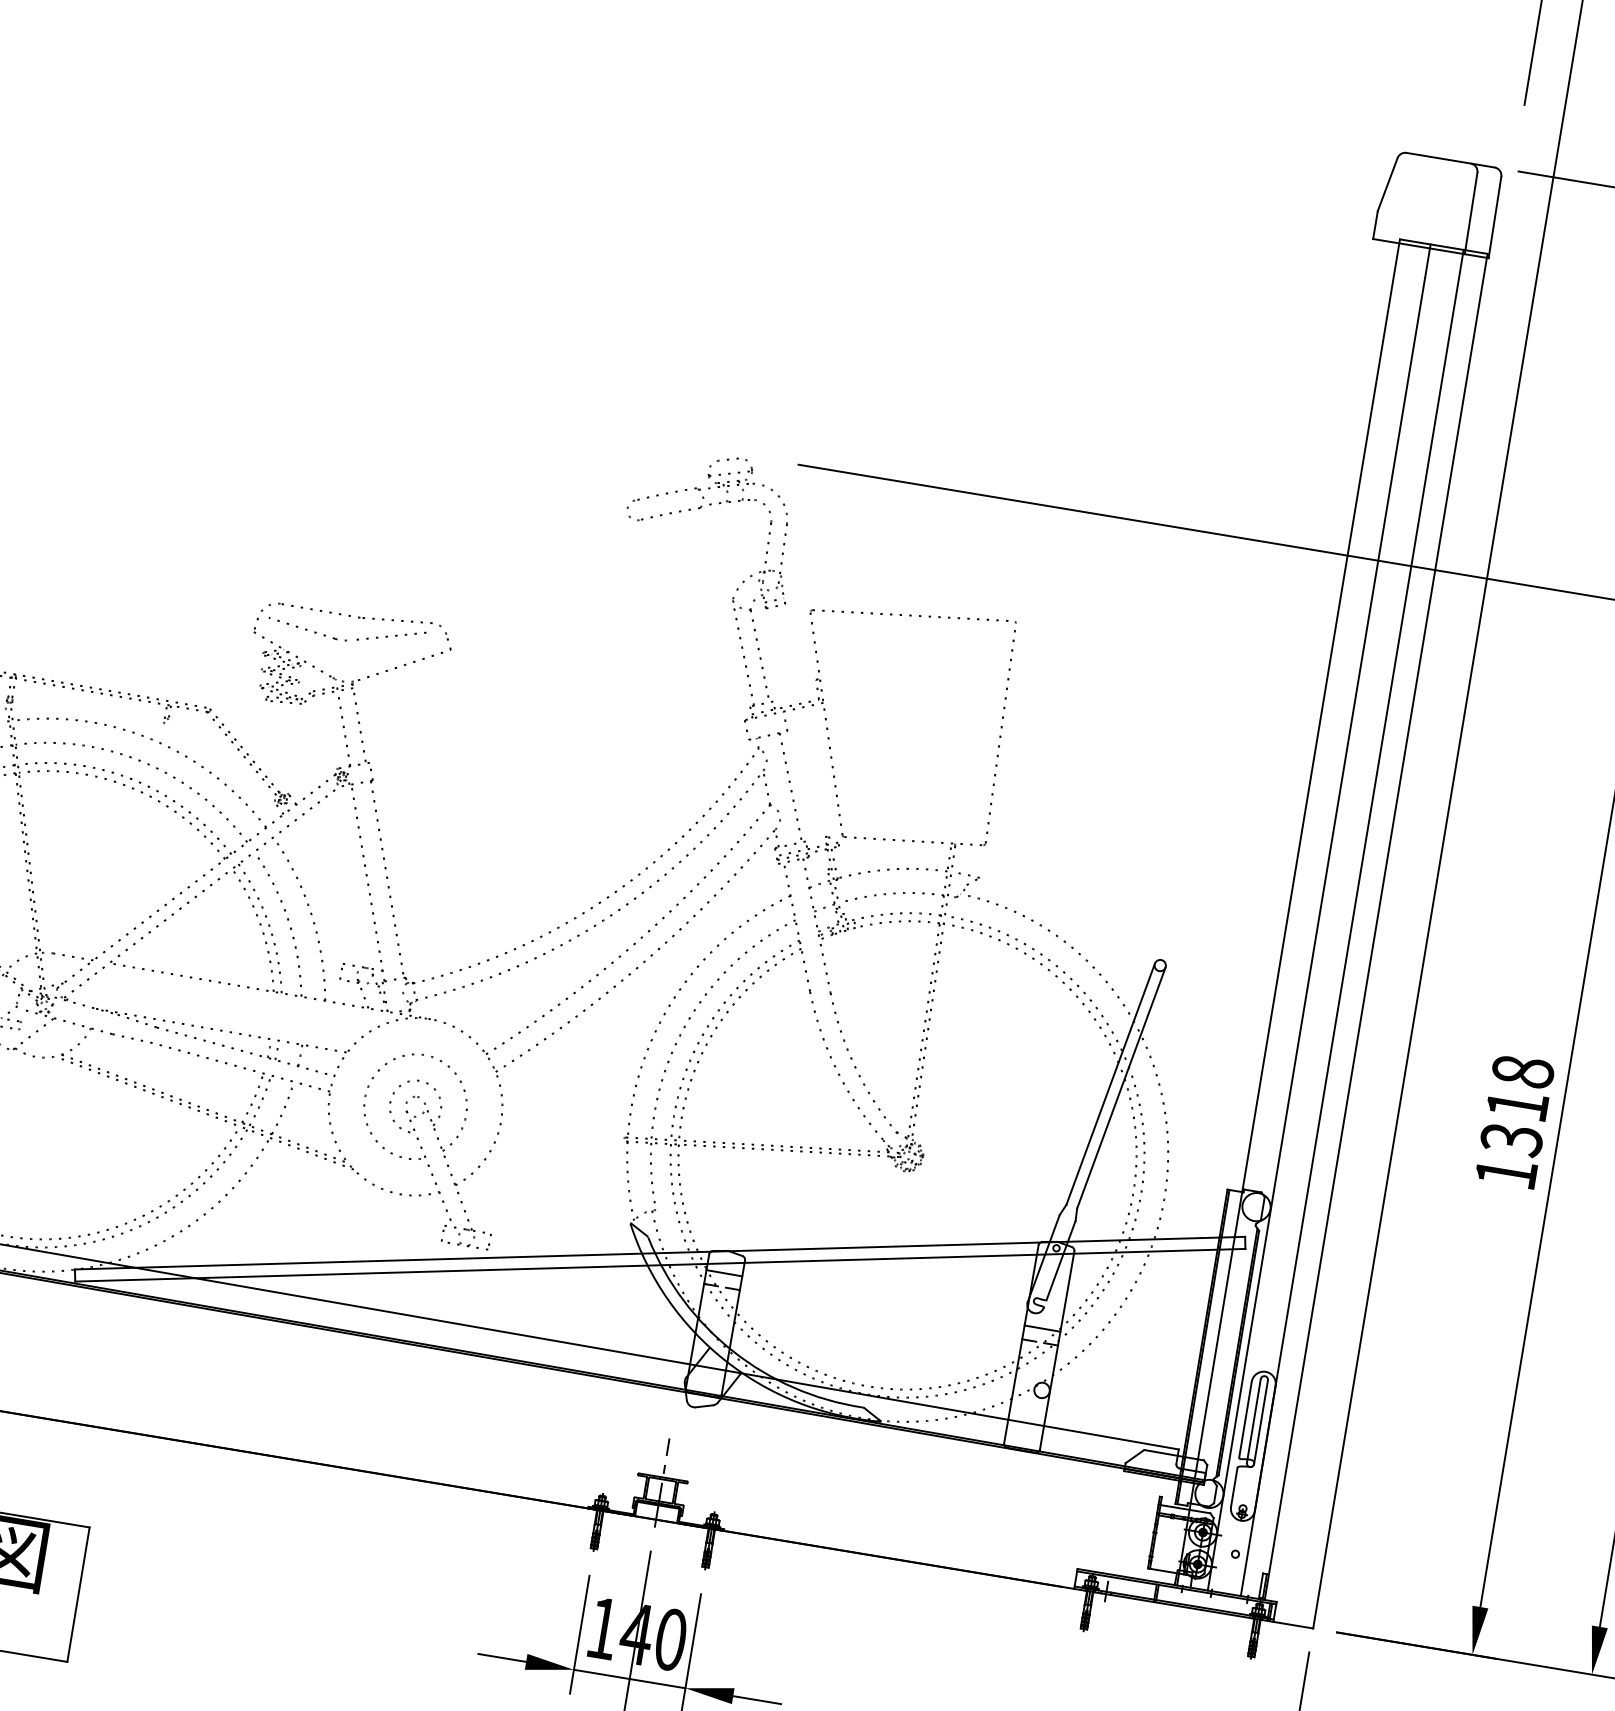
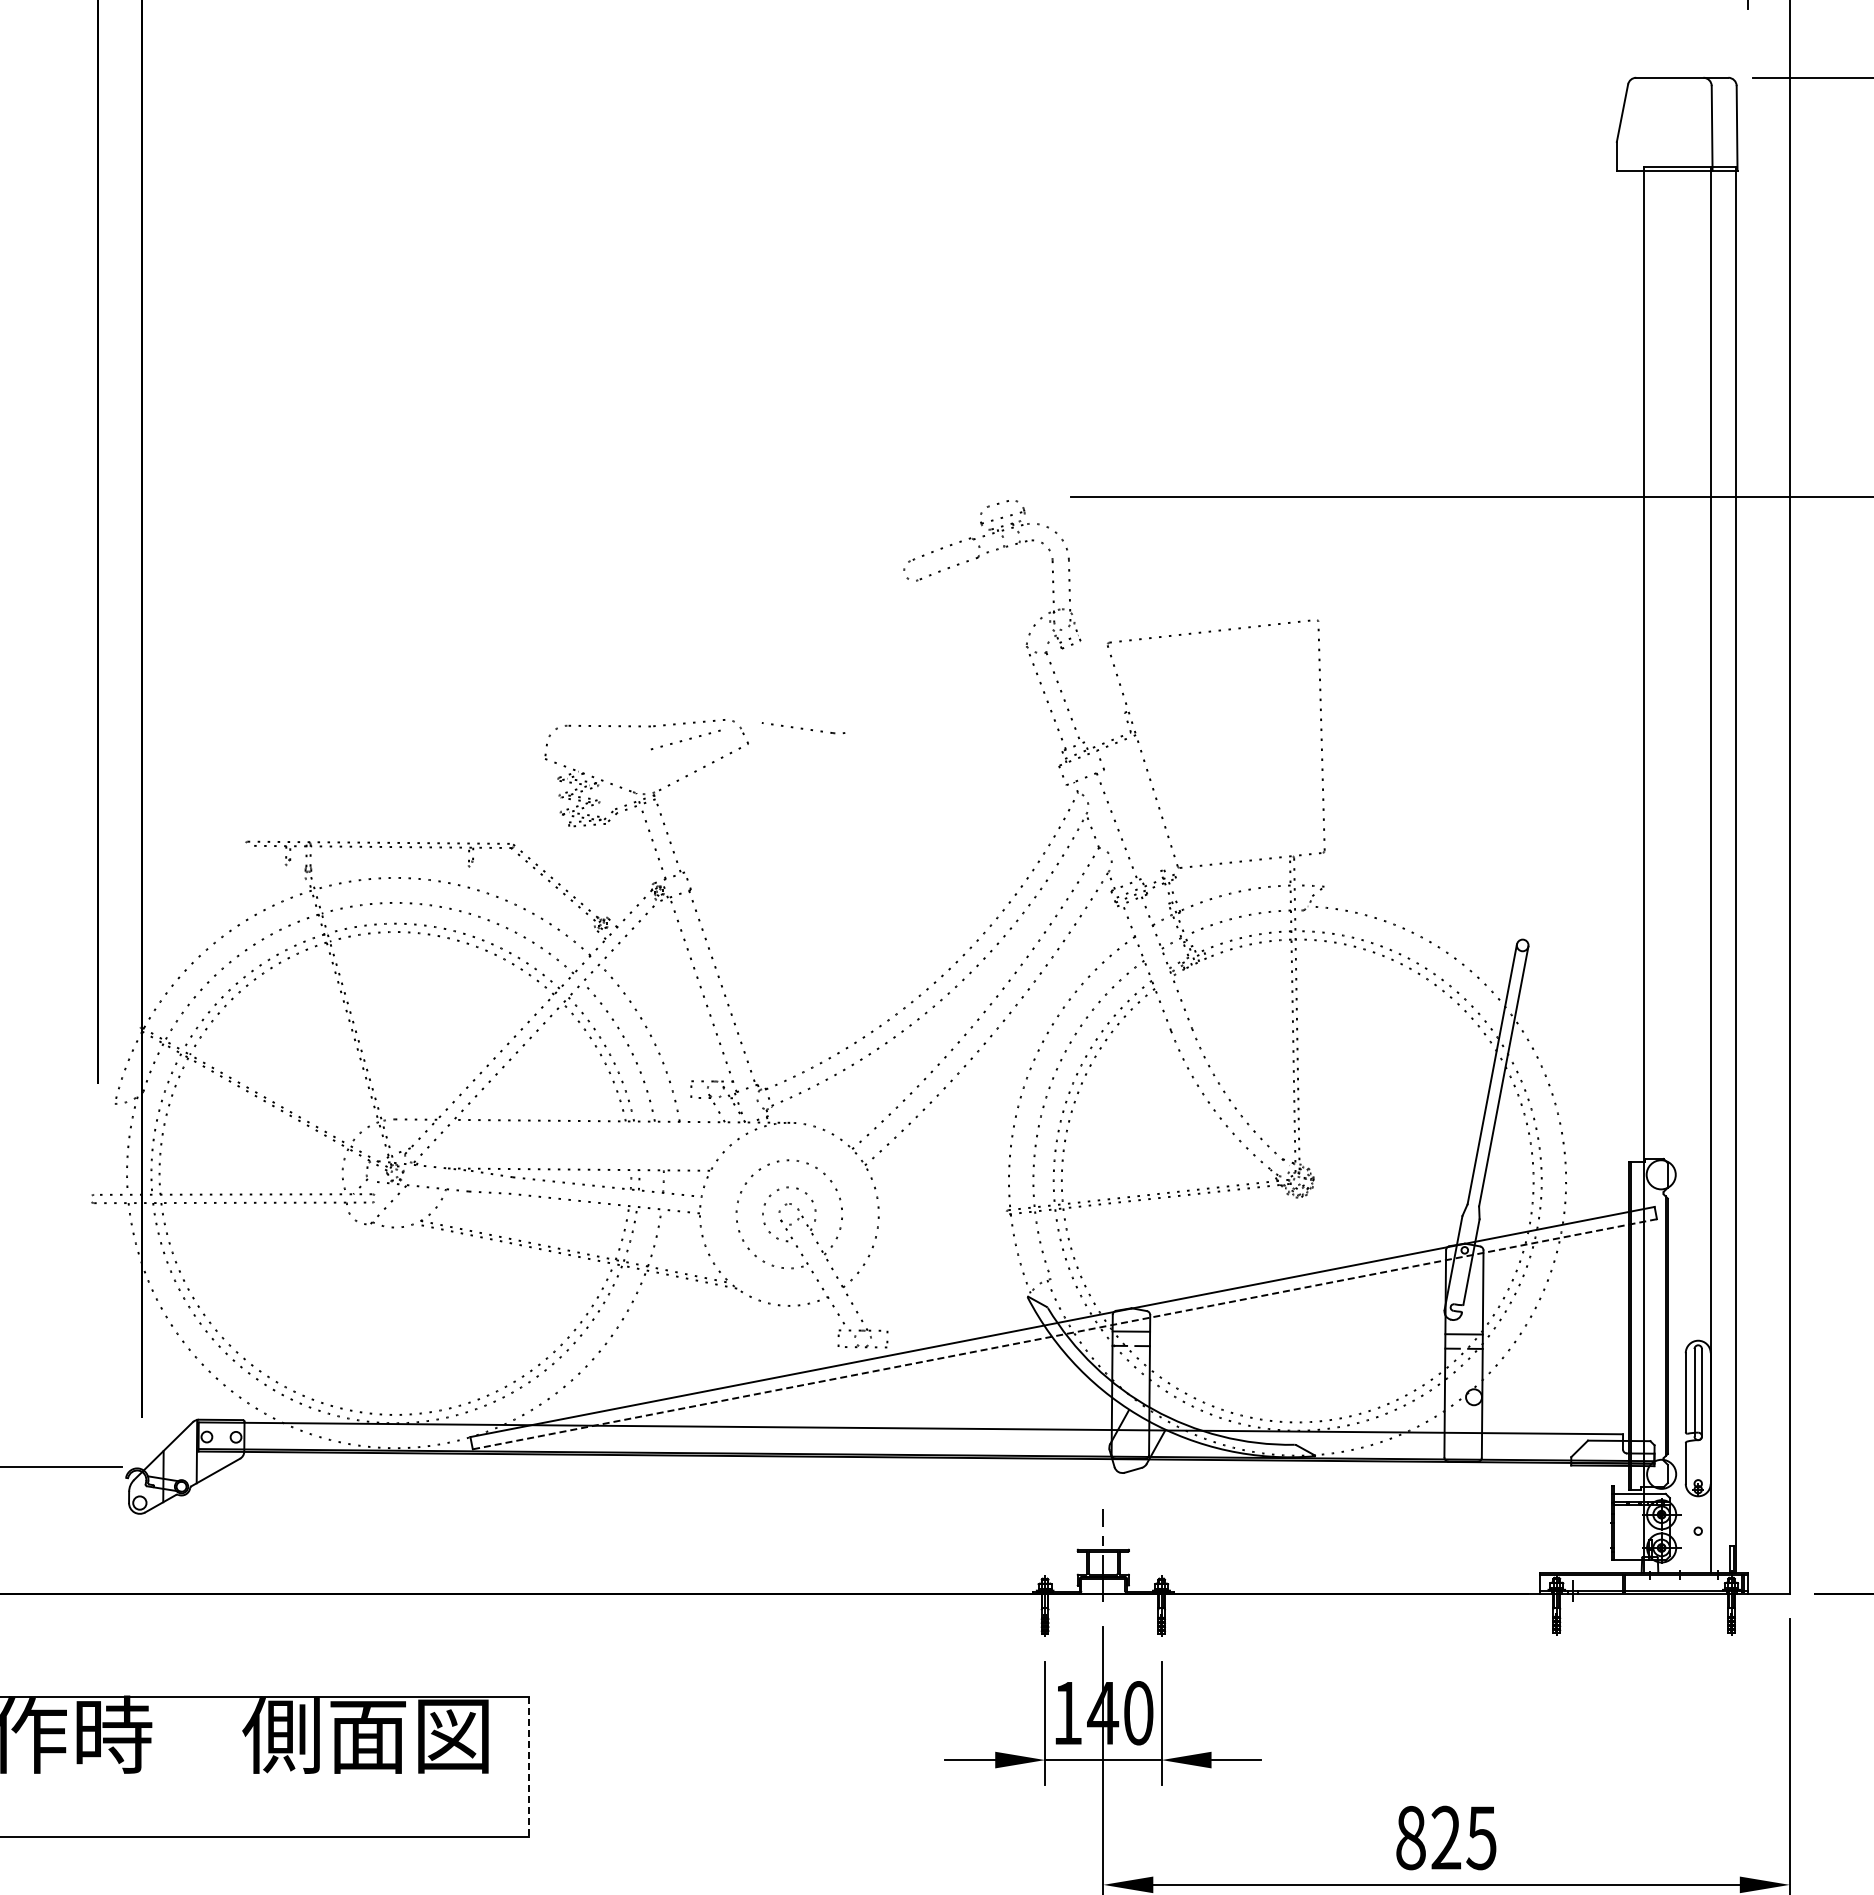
part: (307, 629) -> (803, 728), moved
line: (1319, 917) -> (1676, 869), removed
line: (659, 1265) -> (1064, 1334), solid -> dashed
line: (78, 1595) -> (528, 1767), solid -> dashed

